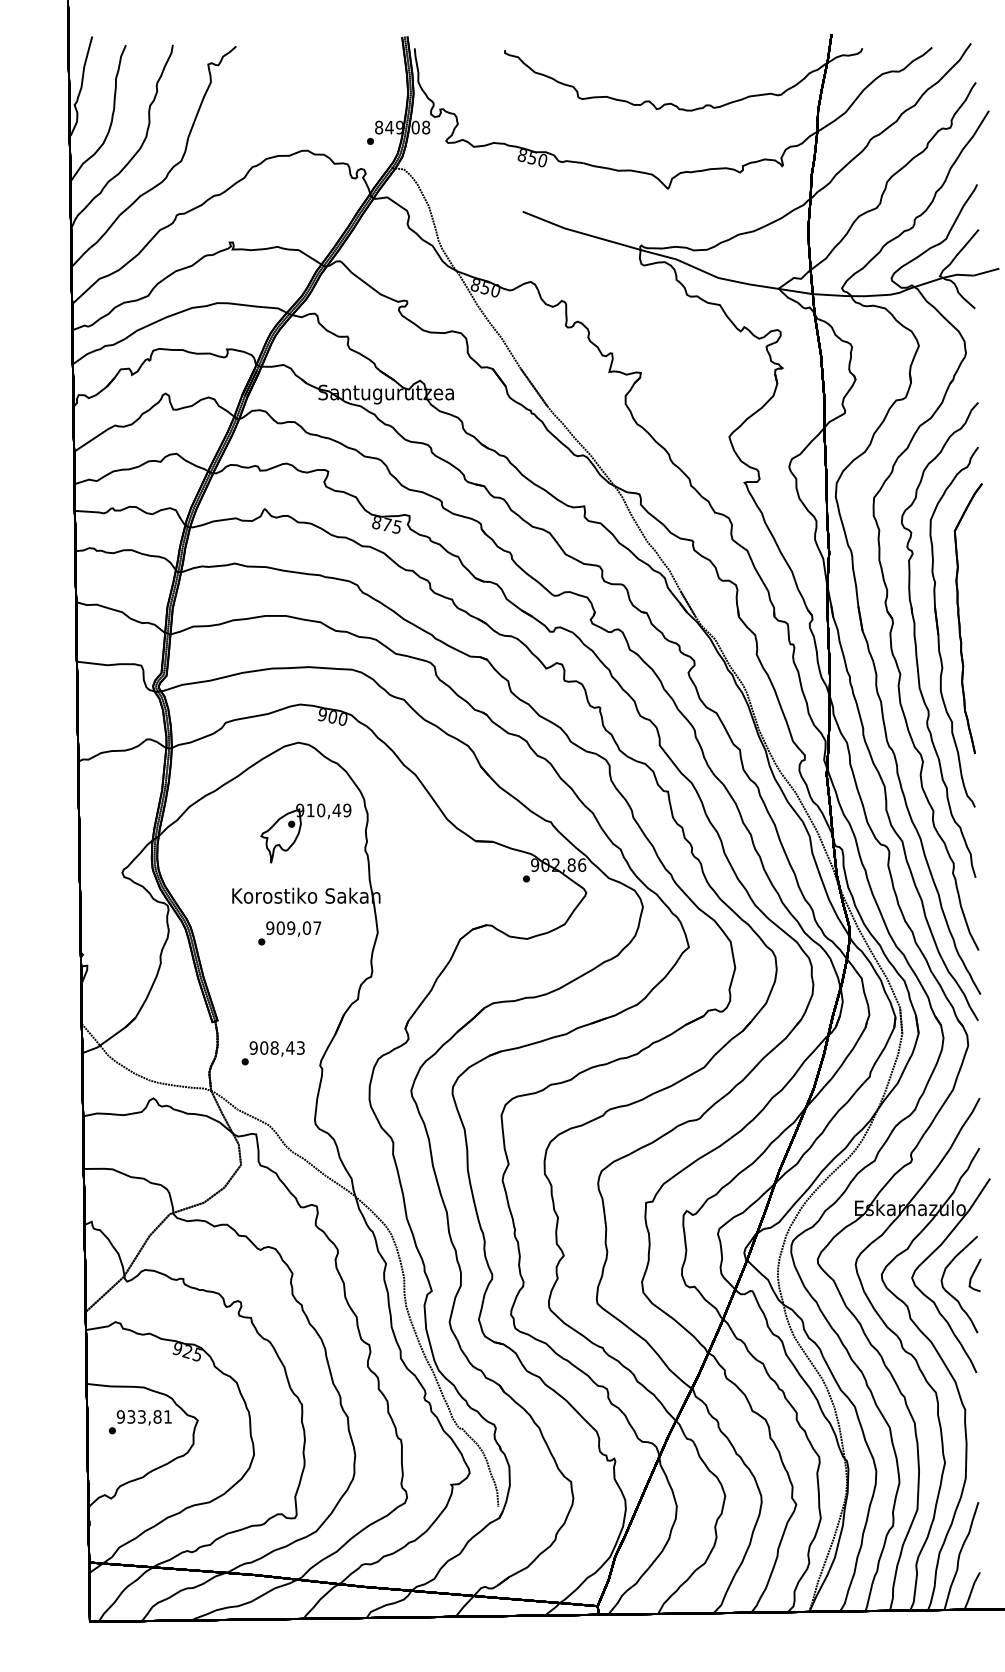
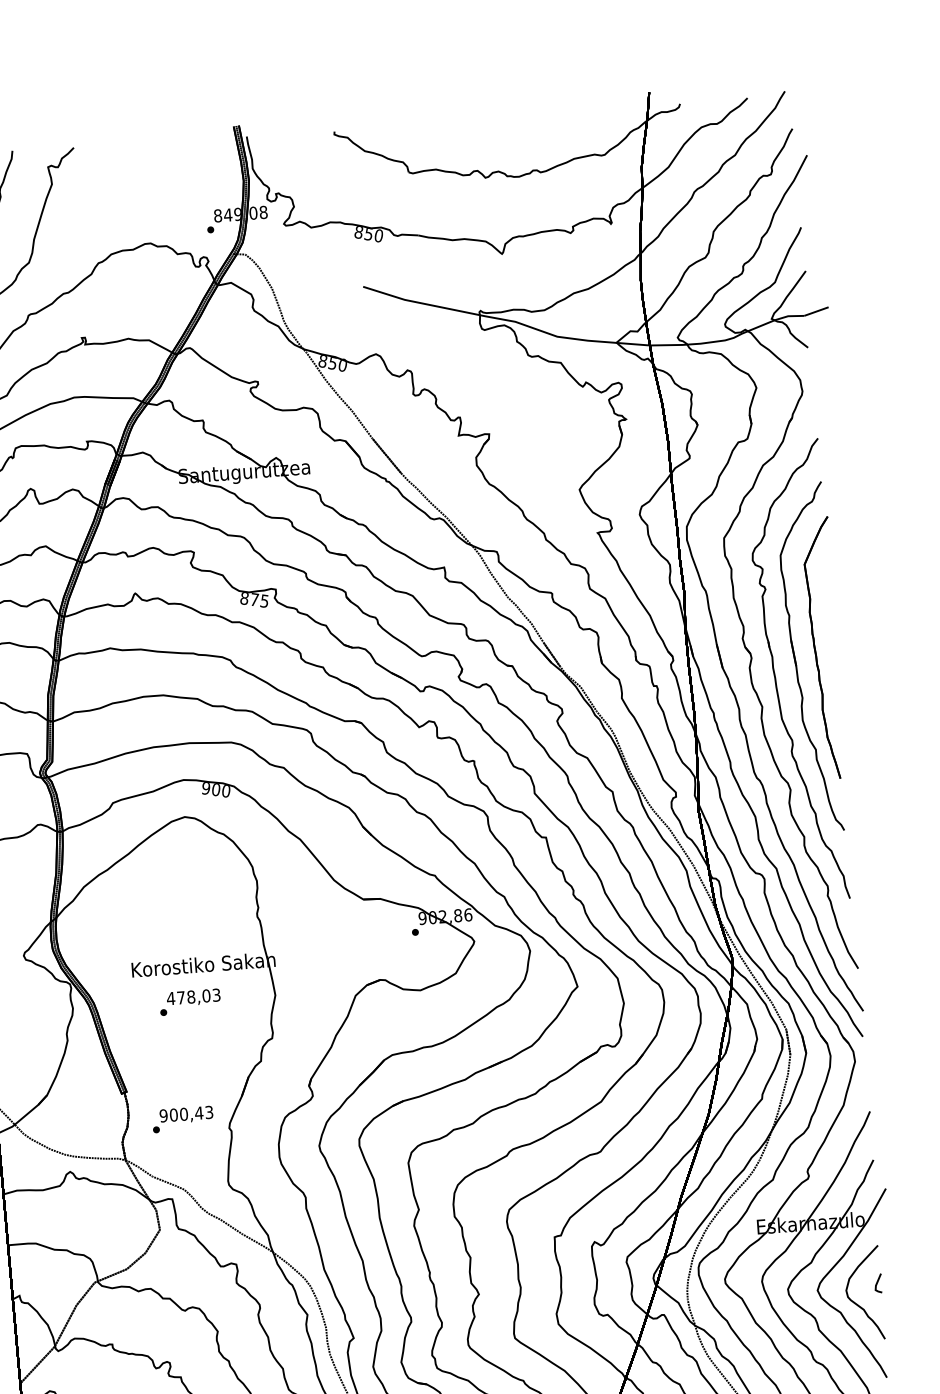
part: (305, 833) -> (198, 904), removed
text: (293, 927) -> (193, 996), 909,07 -> 478,03
text: (274, 1047) -> (183, 1113), 908,43 -> 900,43
part: (974, 1275) -> (877, 1283), size x0.6

